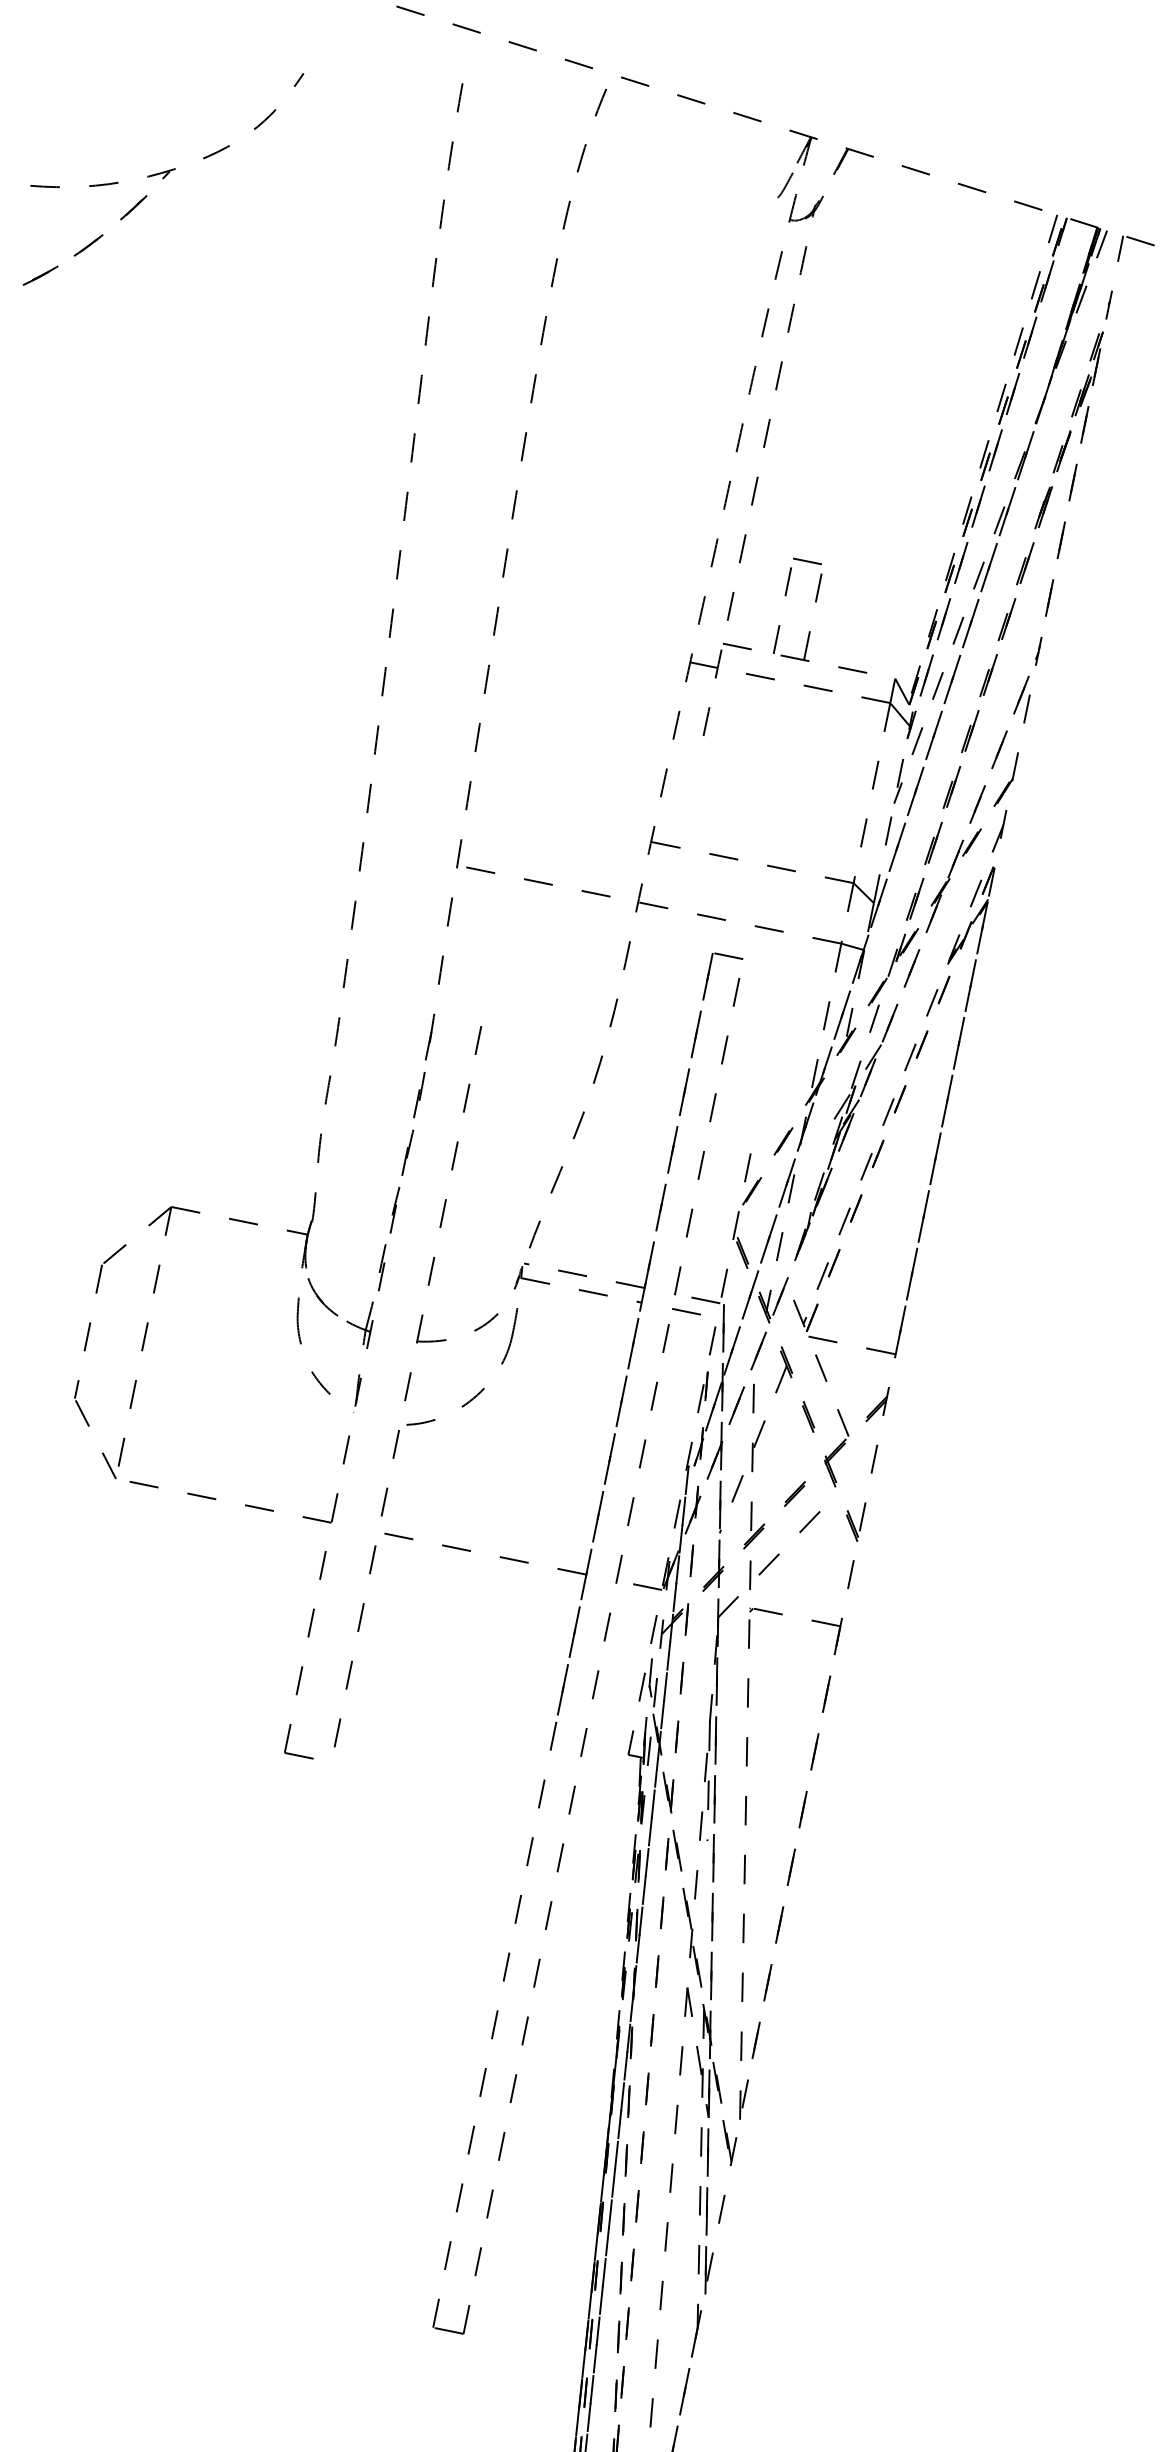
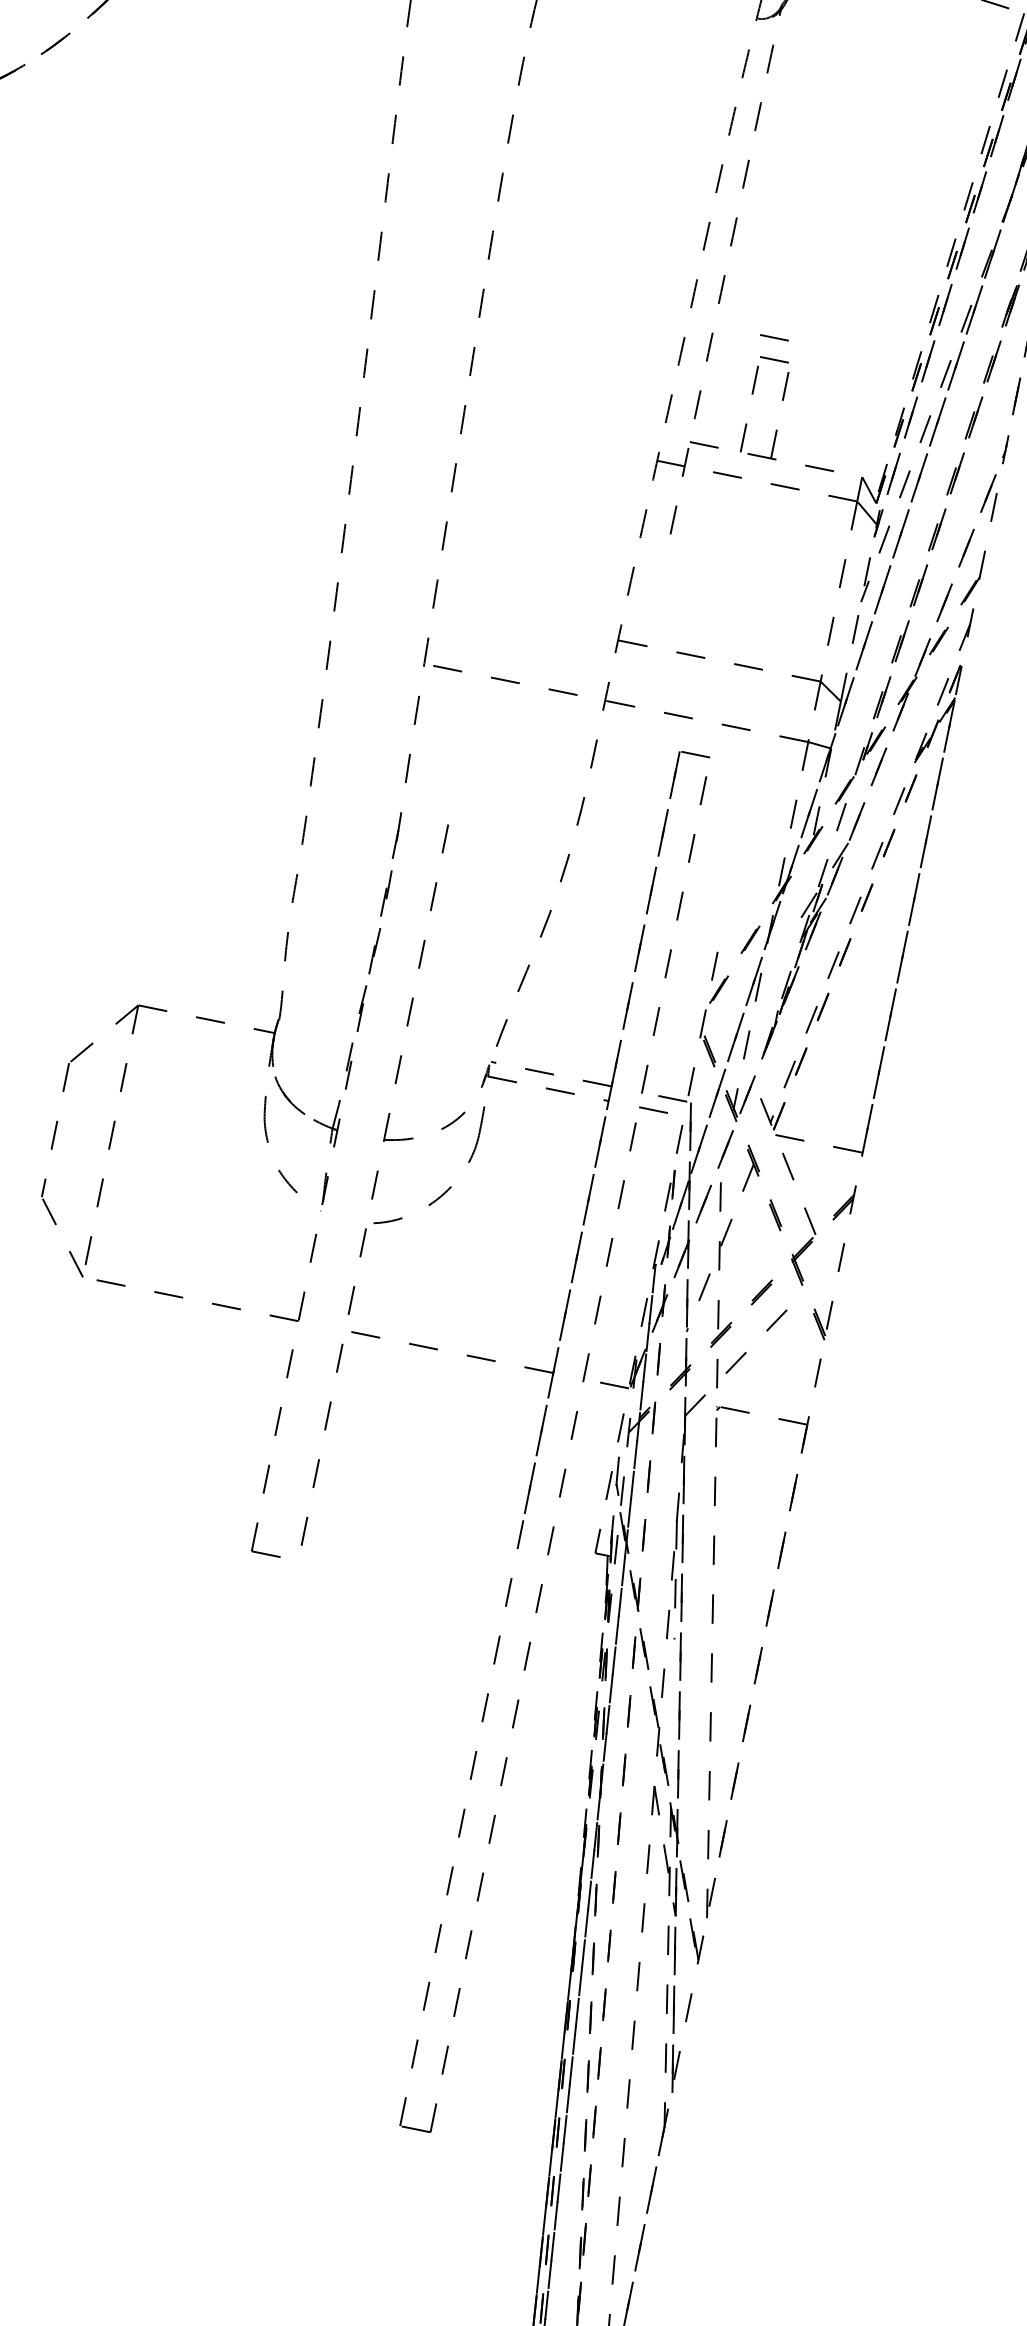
line: (807, 539) -> (774, 337), added

